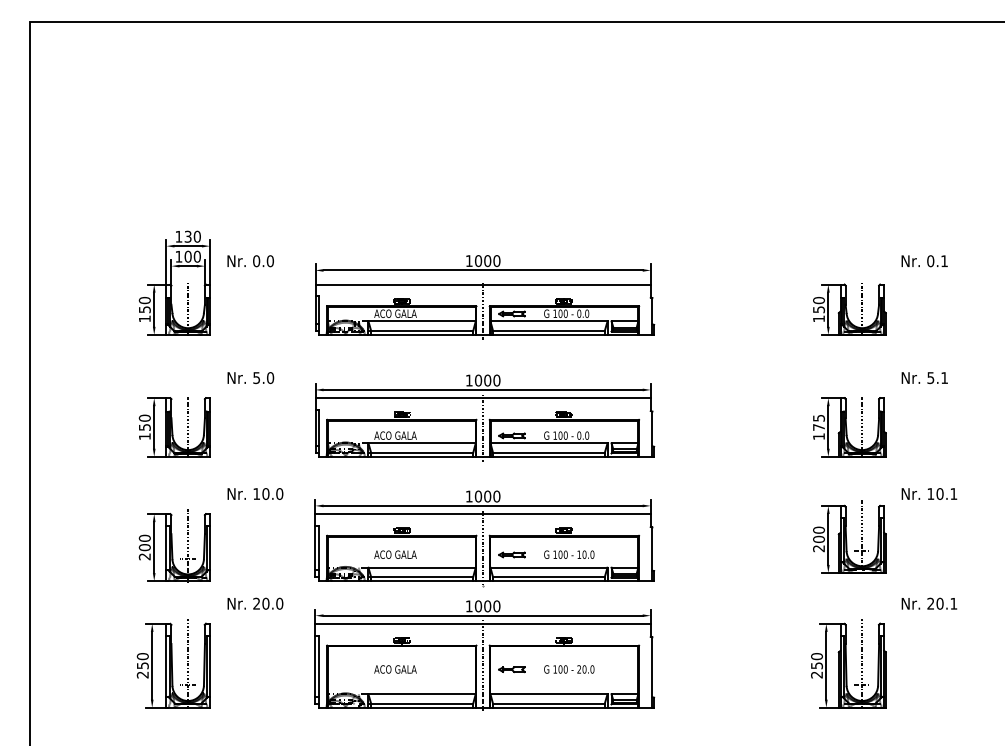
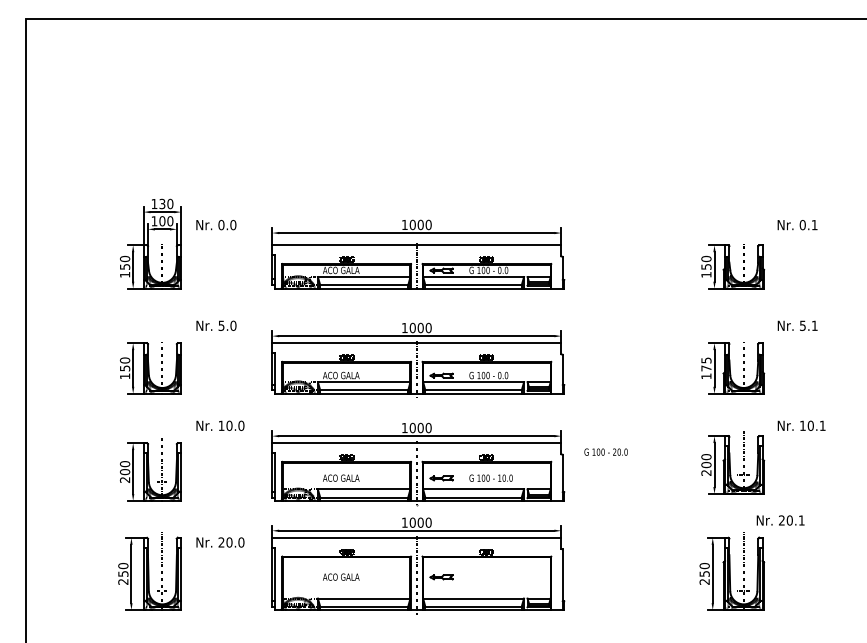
text: (255, 603) -> (220, 542), moved
text: (929, 603) -> (780, 520), moved
text: (568, 668) -> (605, 451), moved

